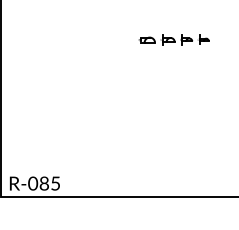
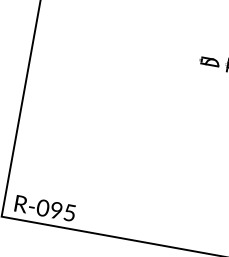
text: (43, 183) -> (55, 210), R-085 -> R-095

